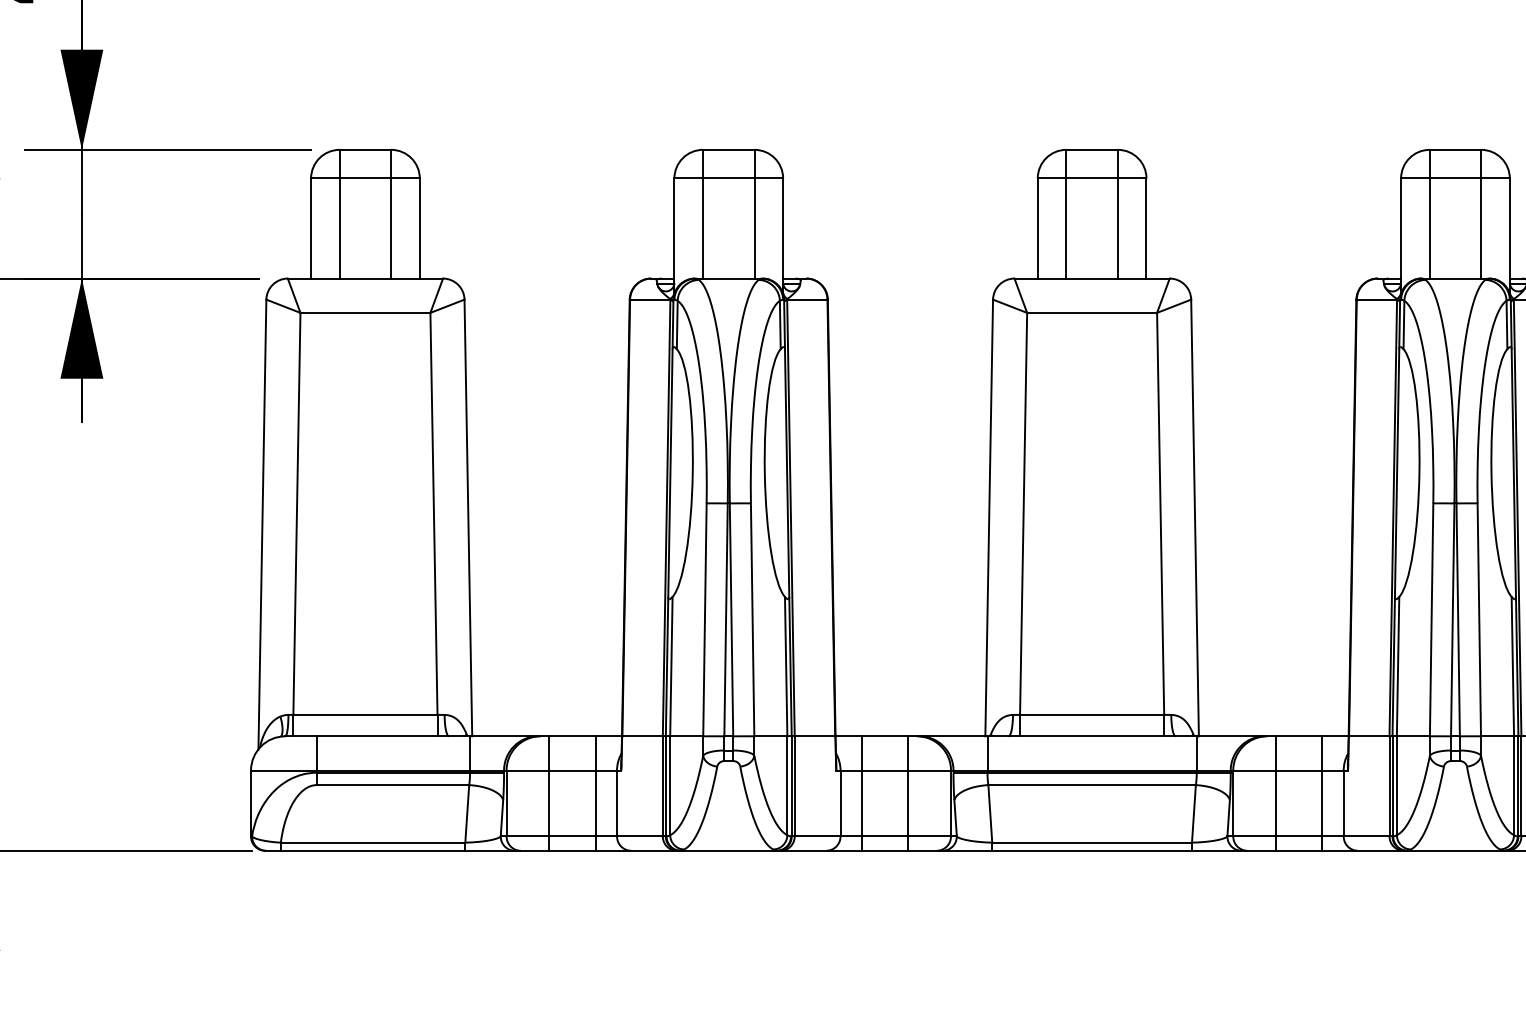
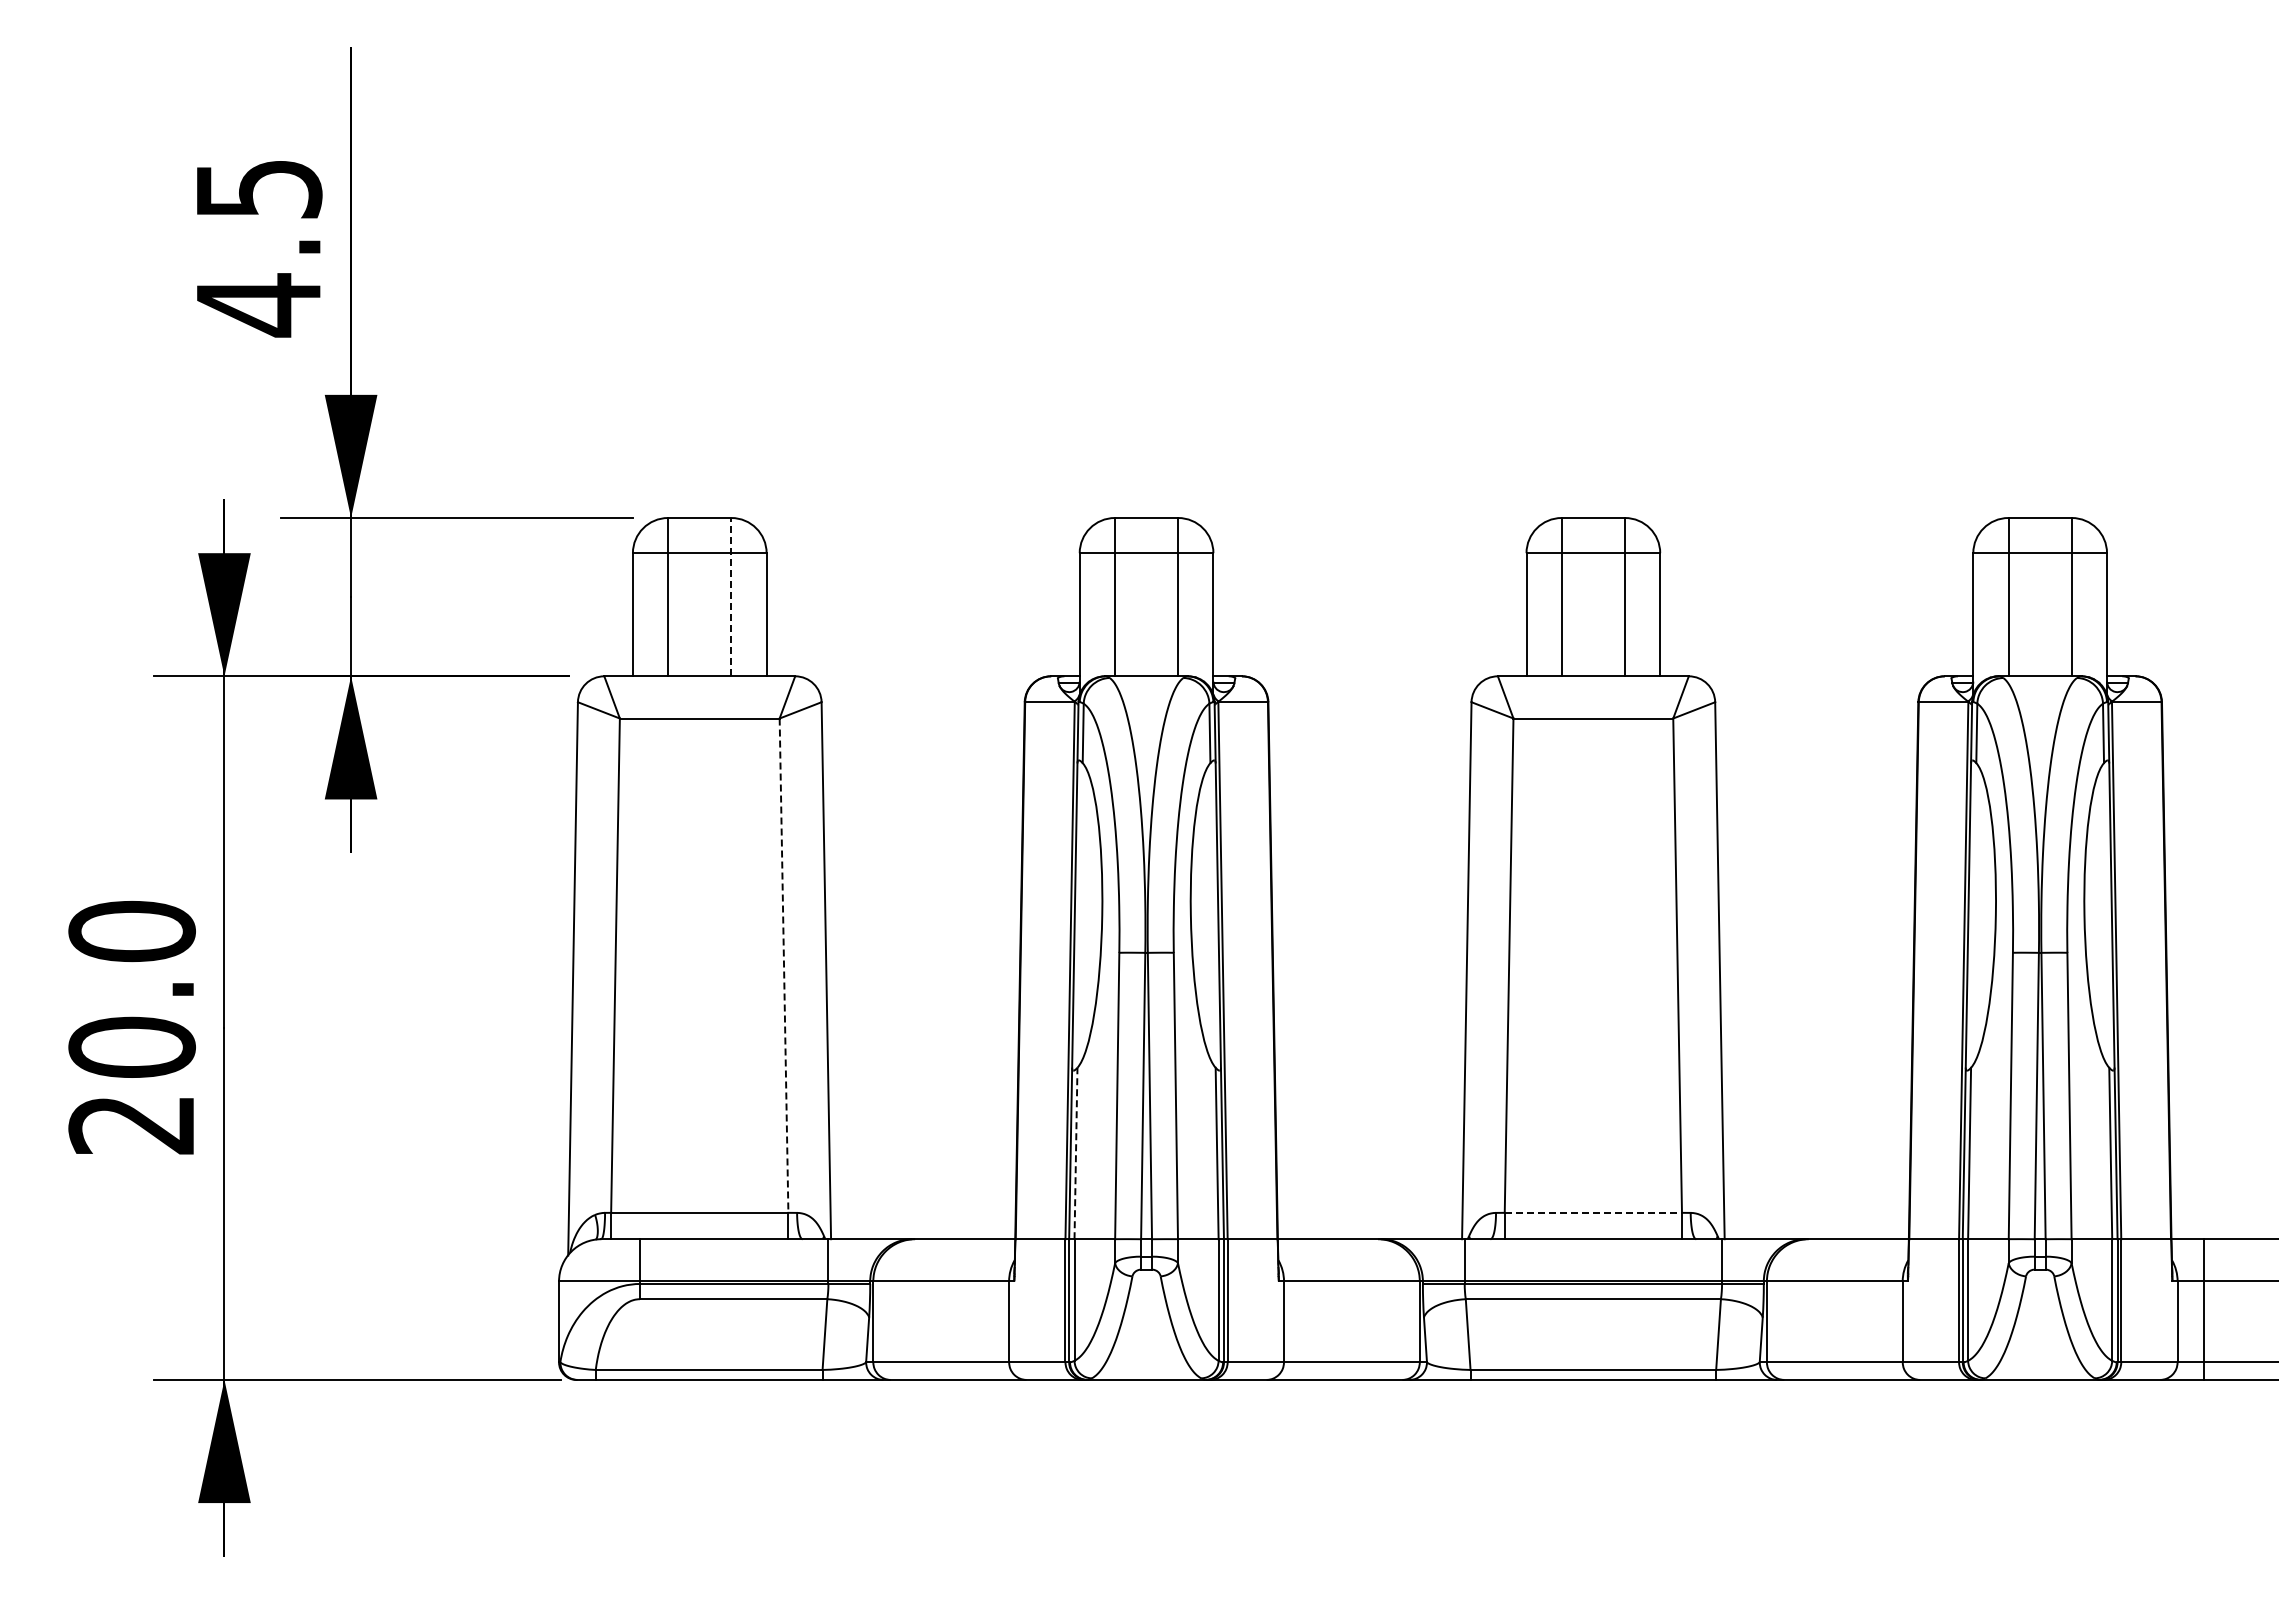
line: (391, 213) -> (731, 596), solid -> dashed
line: (434, 514) -> (784, 966), solid -> dashed
line: (671, 666) -> (1076, 1153), solid -> dashed
line: (1092, 714) -> (1593, 1212), solid -> dashed
line: (549, 793) -> (925, 1309), removed
line: (596, 793) -> (983, 1309), removed
line: (862, 793) -> (1310, 1309), removed
line: (908, 793) -> (1367, 1309), removed
line: (1276, 793) -> (1819, 1309), removed
line: (1322, 793) -> (1876, 1309), removed

